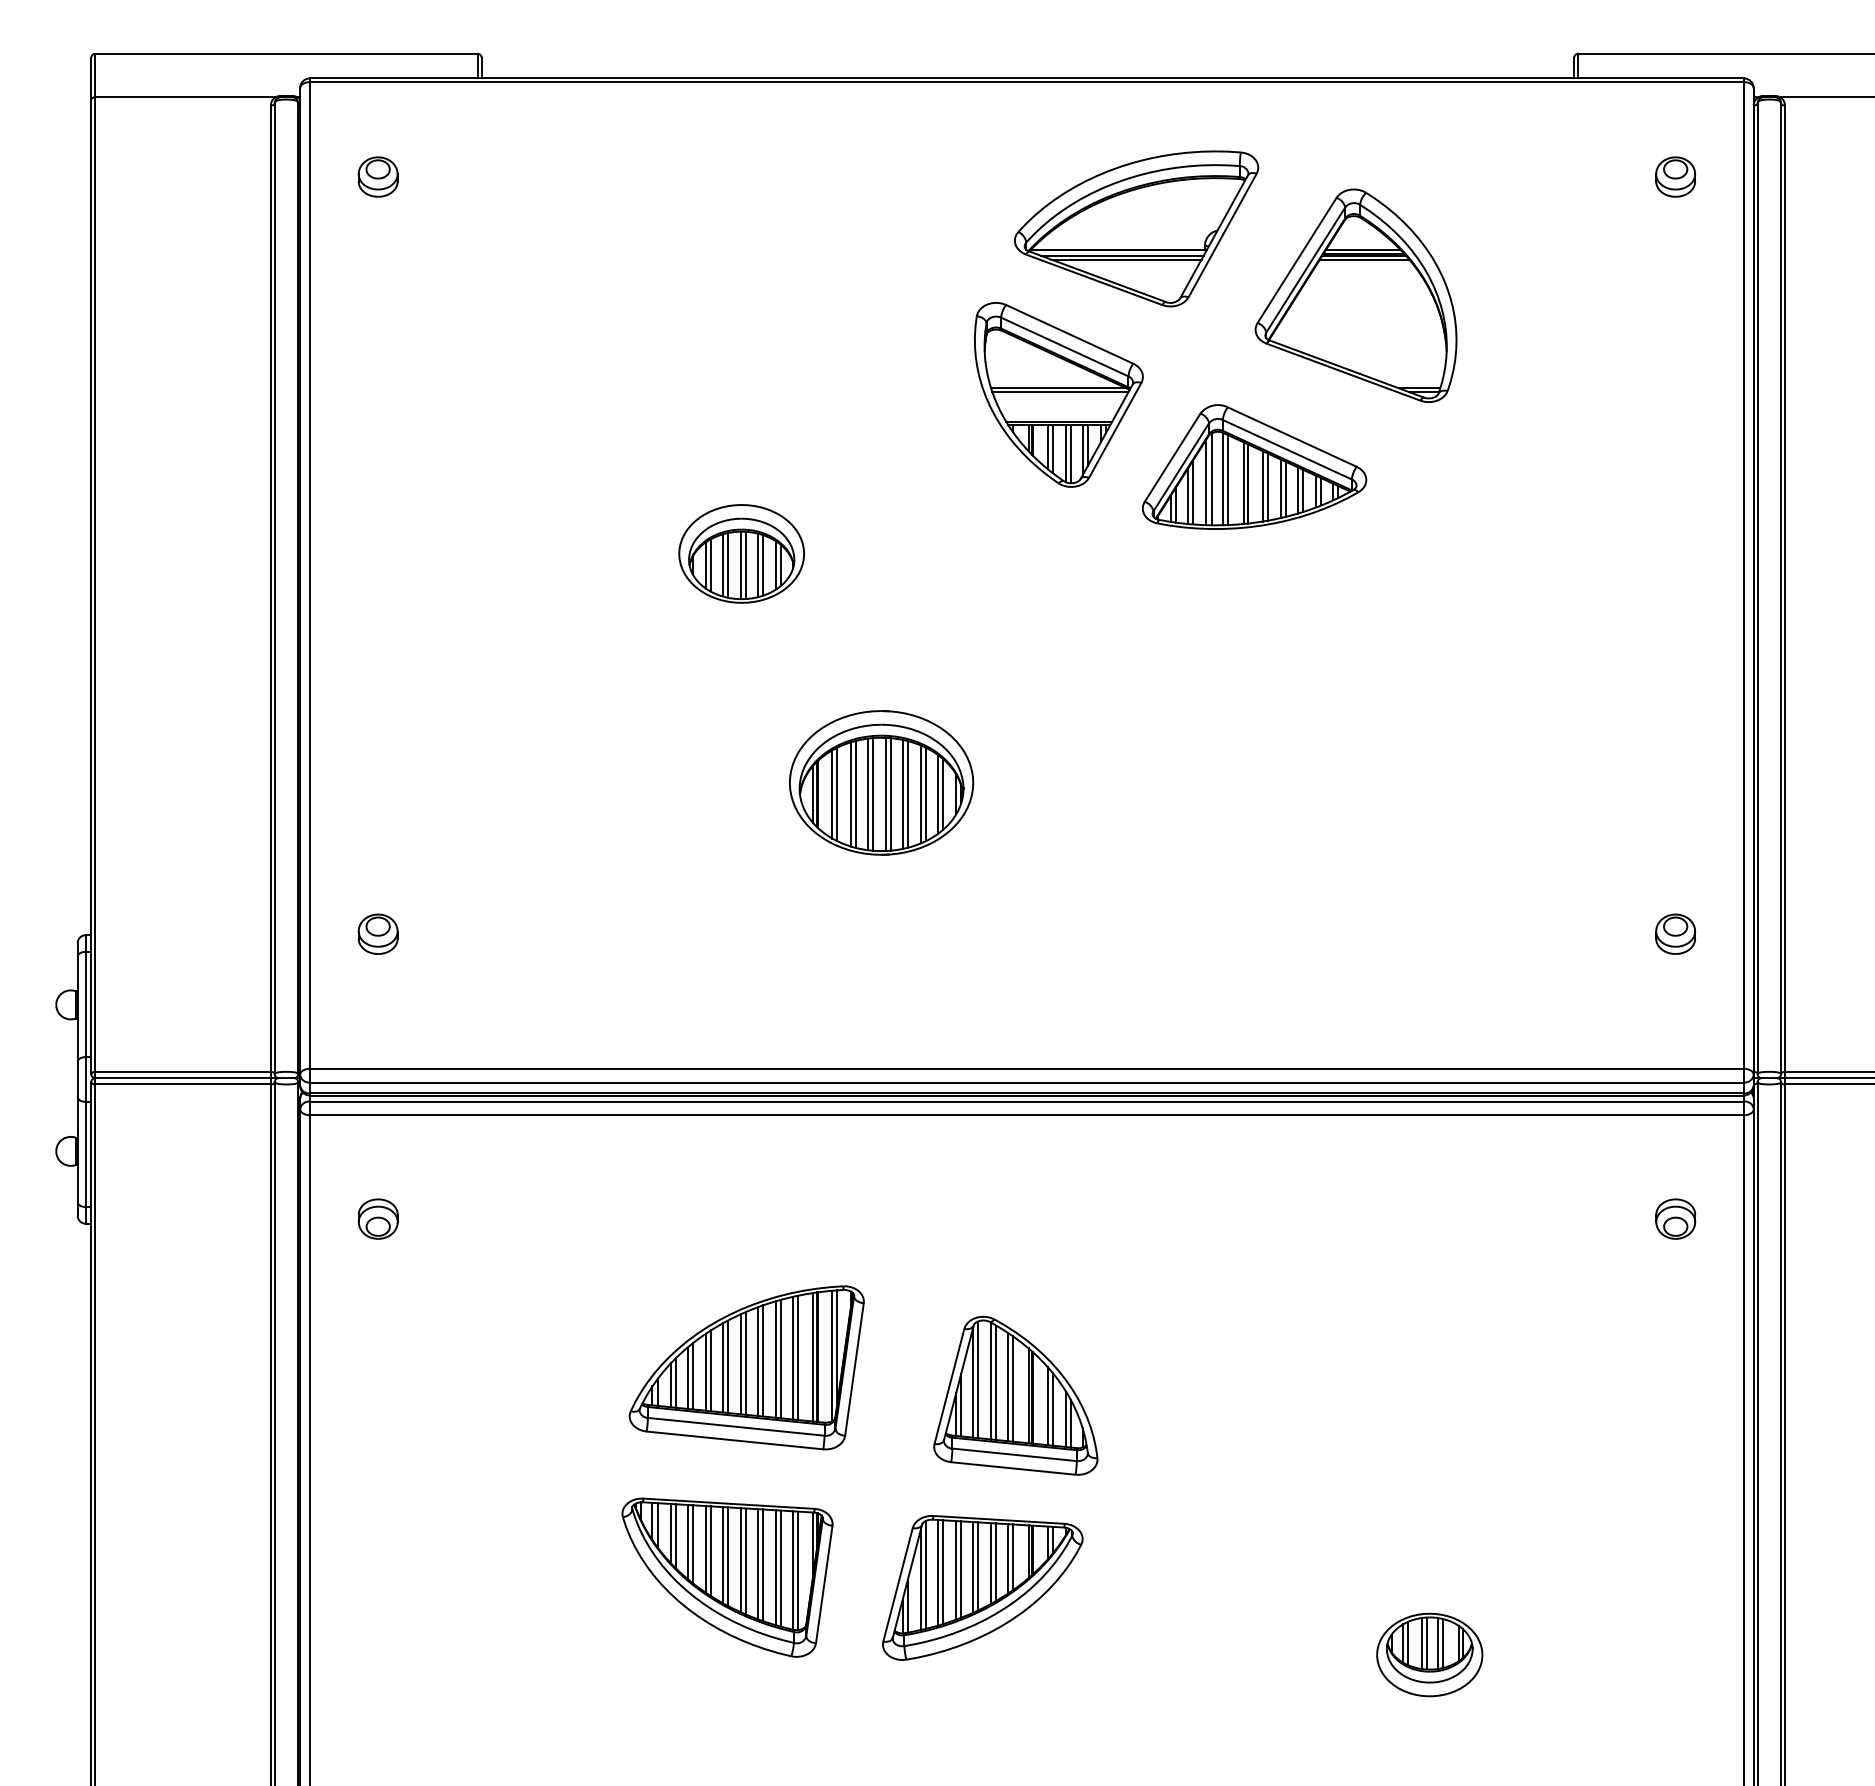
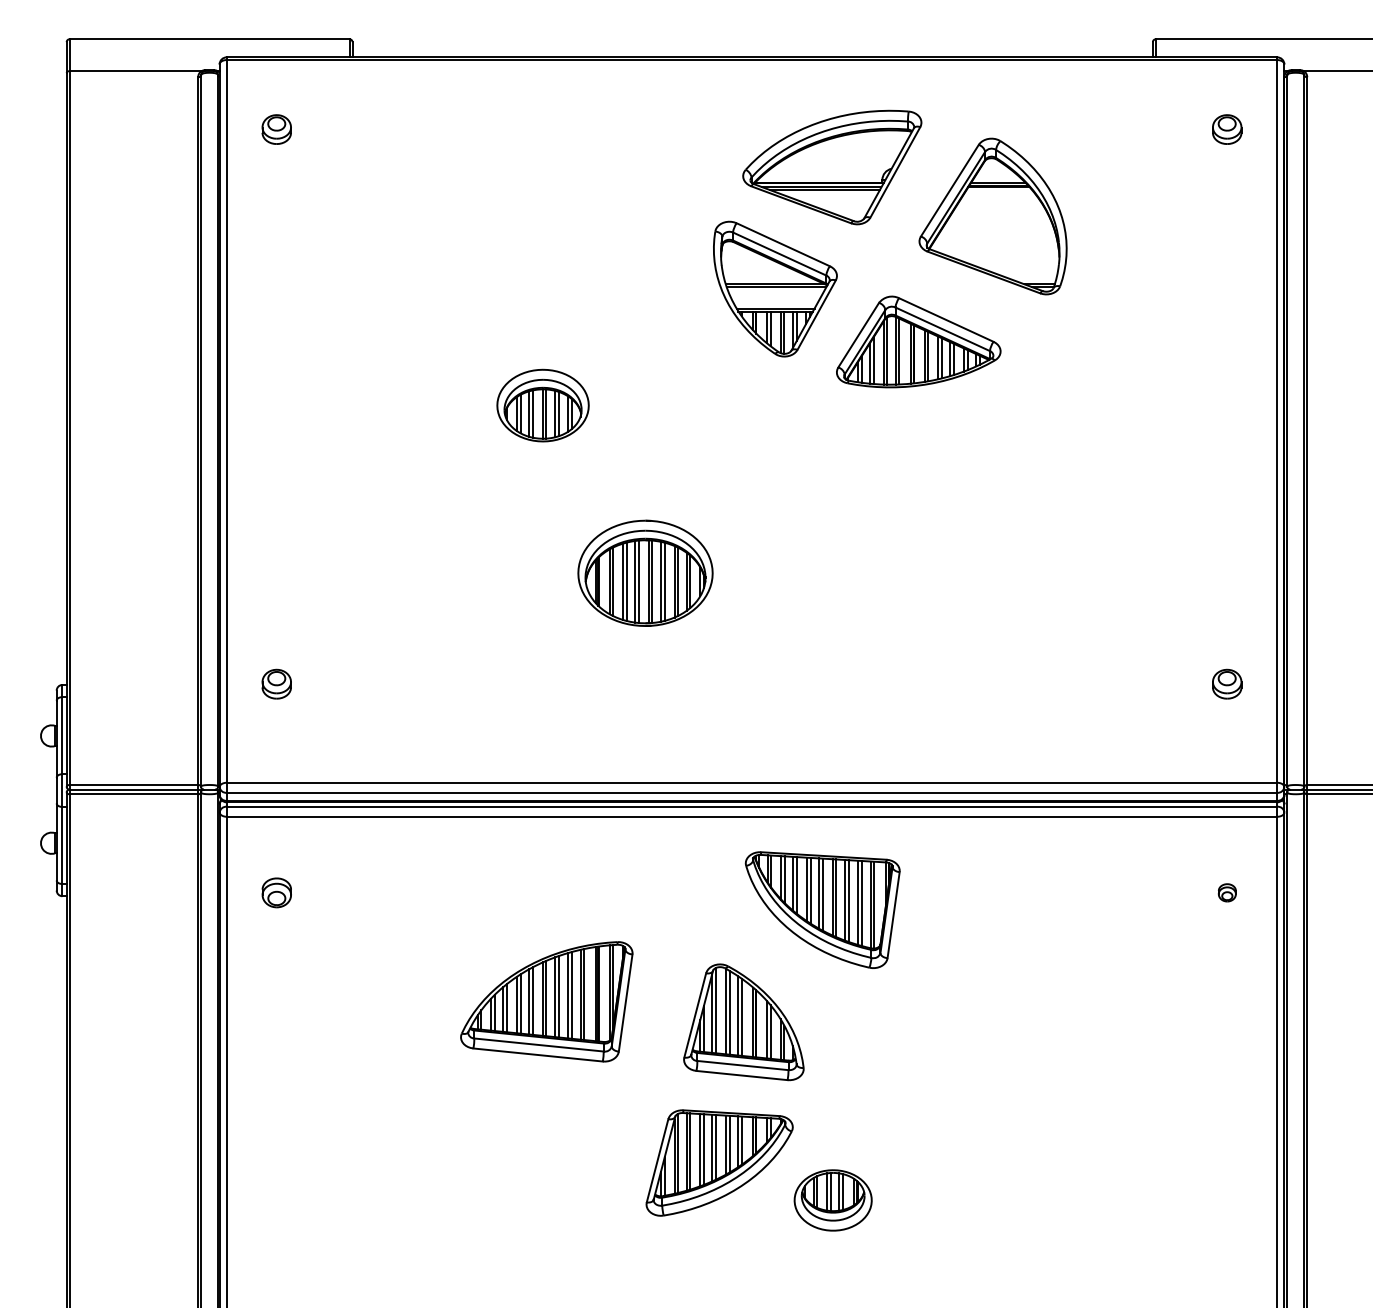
line: (1364, 259) -> (999, 189), removed
part: (1675, 1218) -> (1227, 892), size x0.6
part: (727, 1577) -> (822, 910), moved
part: (1429, 1654) -> (833, 1200), moved

